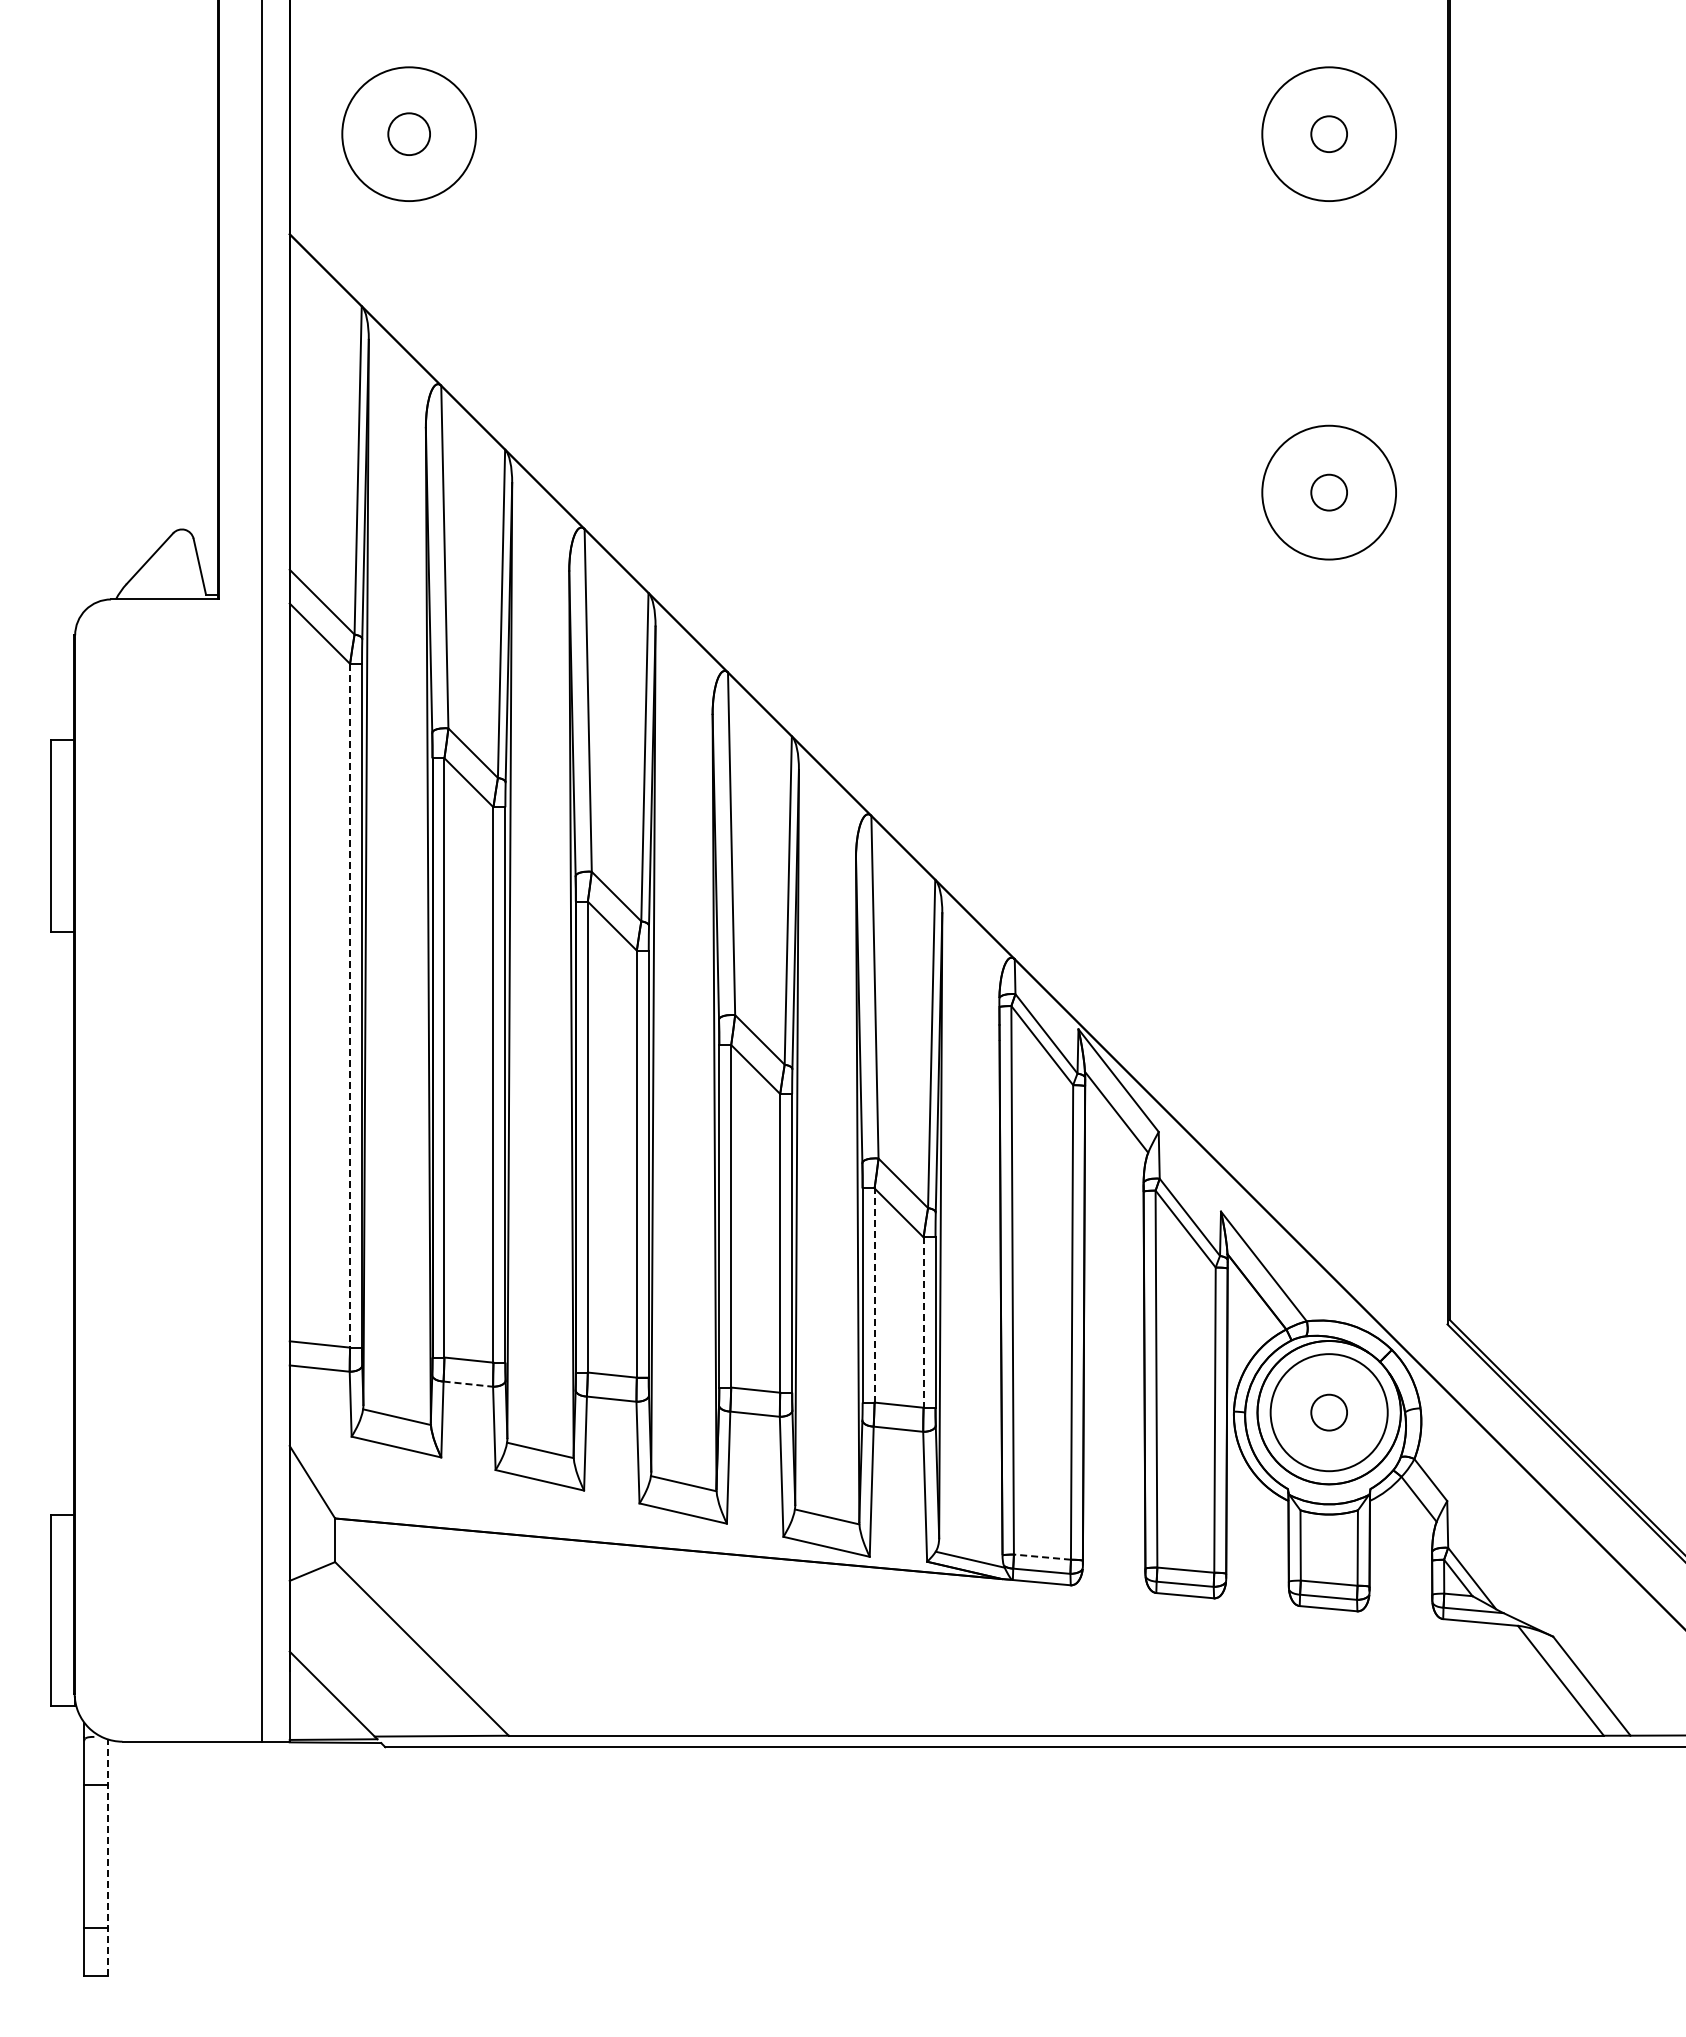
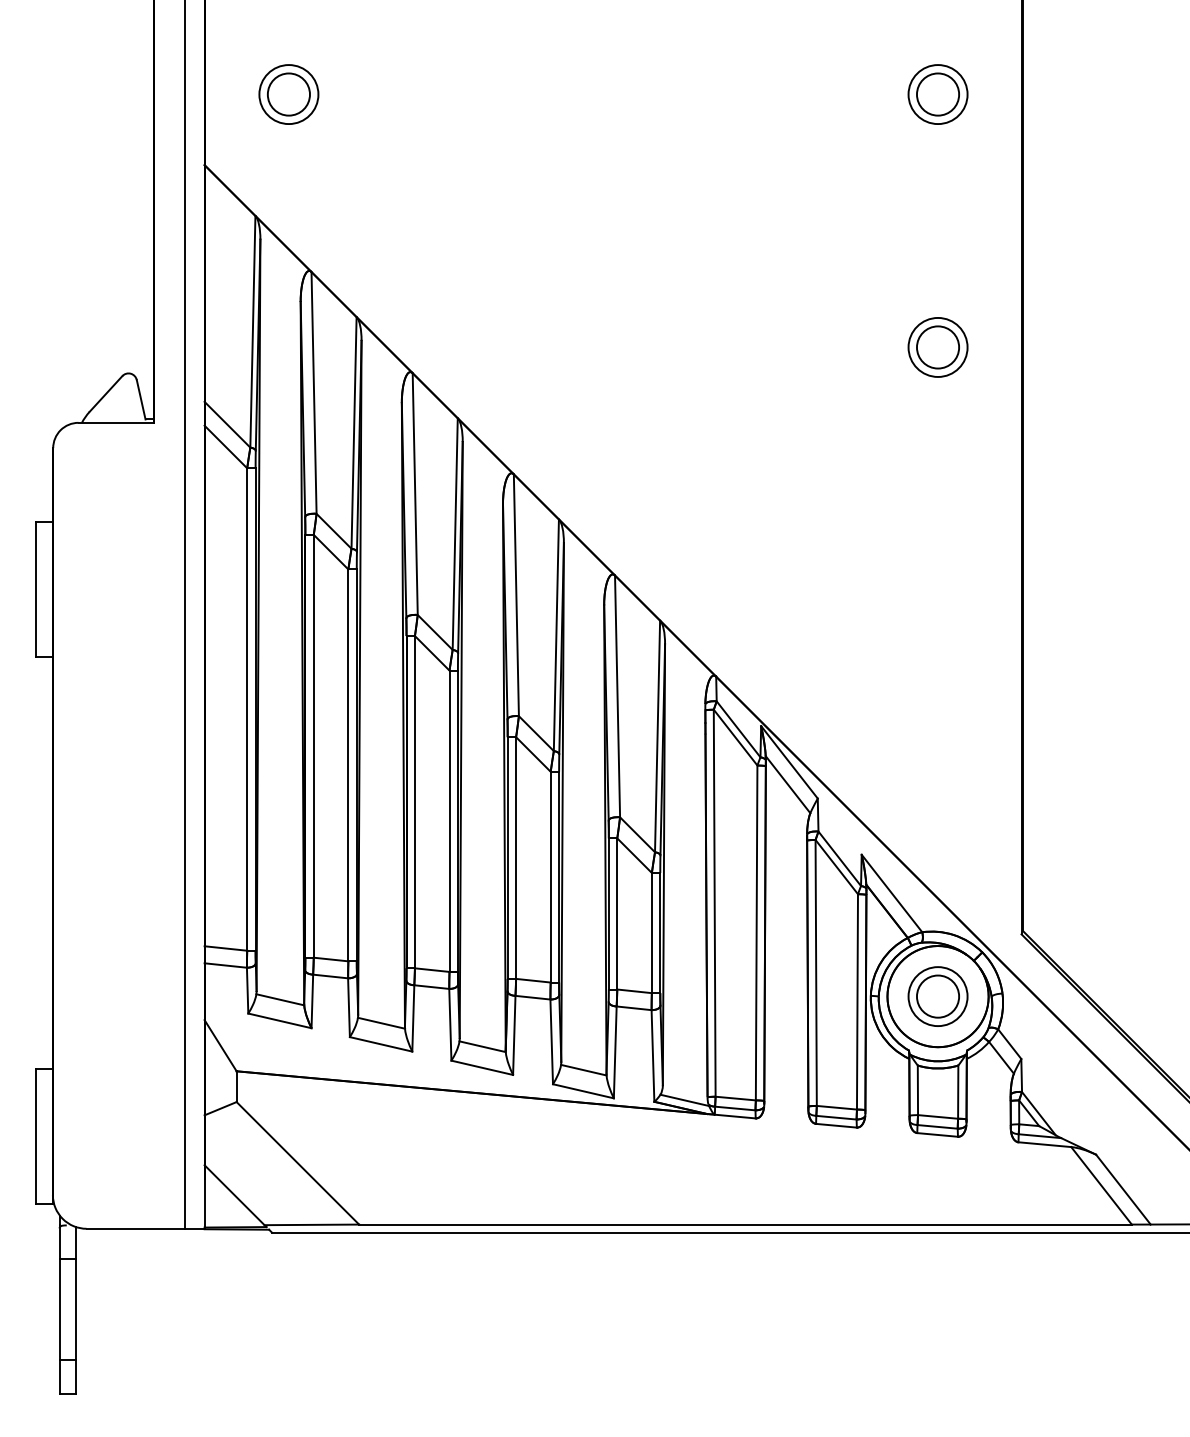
circle: (409, 134) -> (289, 94), size x0.62
circle: (409, 134) -> (289, 94), size x1.43
circle: (1329, 134) -> (938, 94), size x0.62
circle: (1329, 134) -> (938, 94), size x1.67
circle: (1329, 492) -> (938, 347), size x0.62
circle: (1329, 492) -> (938, 347), size x1.67
line: (350, 1005) -> (247, 709), dashed -> solid
line: (874, 1295) -> (617, 913), dashed -> solid
line: (923, 1323) -> (651, 933), dashed -> solid
line: (468, 1384) -> (330, 976), dashed -> solid
circle: (1329, 1412) -> (938, 996), size x0.71
circle: (1329, 1412) -> (938, 996), size x1.67
line: (1042, 1557) -> (735, 1098), dashed -> solid
line: (108, 1857) -> (76, 1310), dashed -> solid

